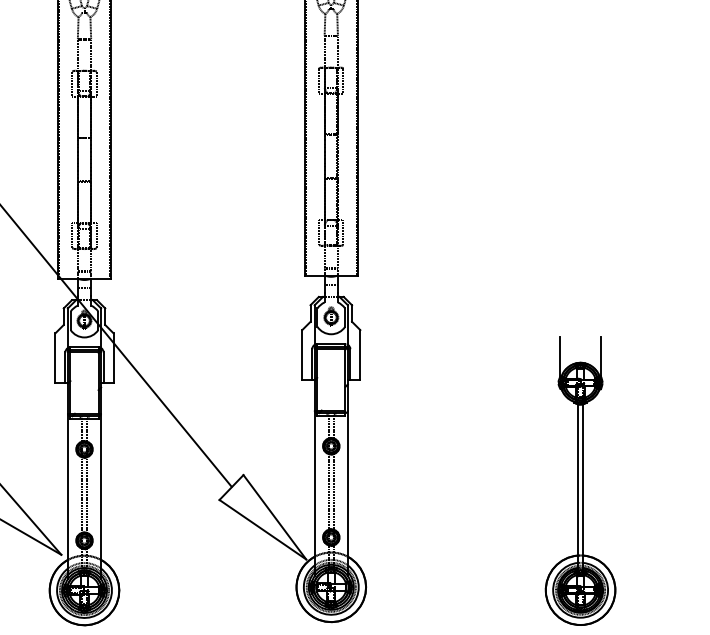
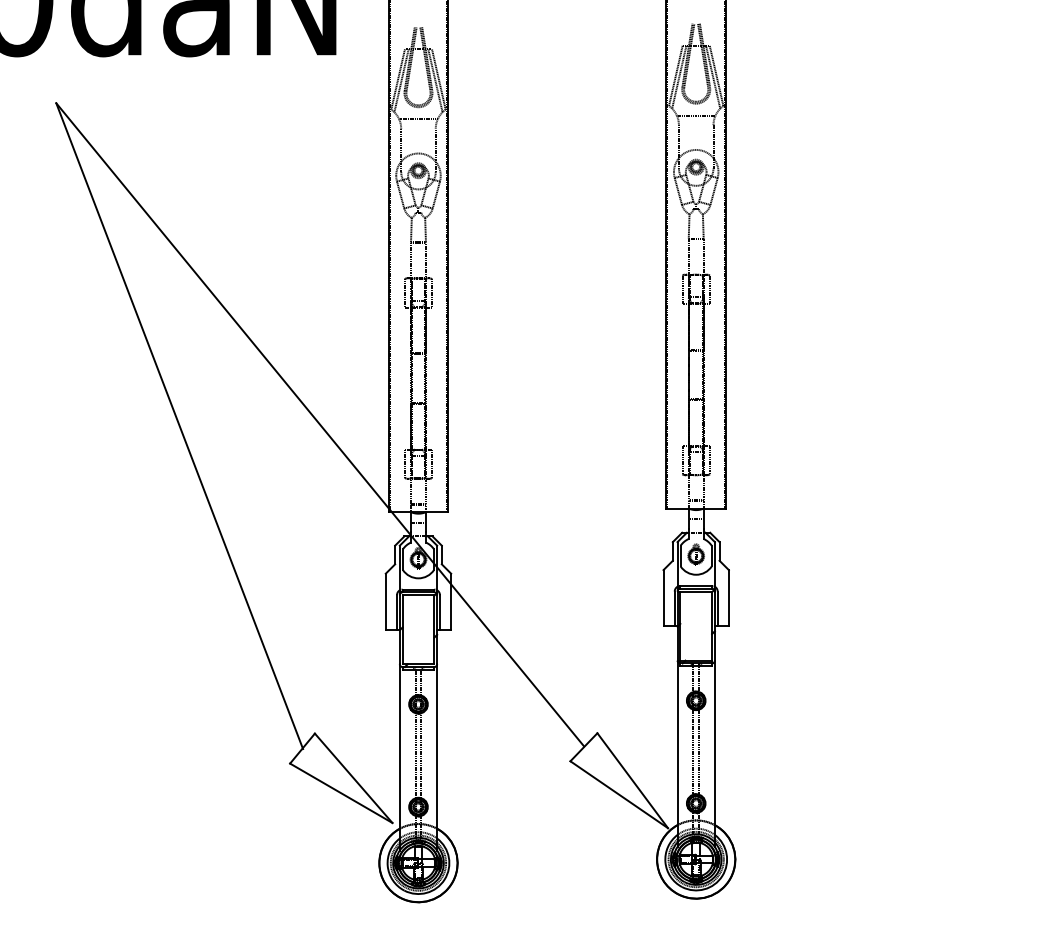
part: (580, 480) -> (976, 739), removed

